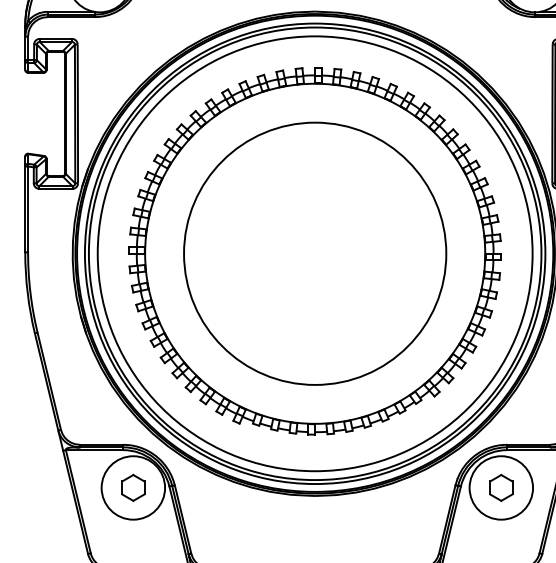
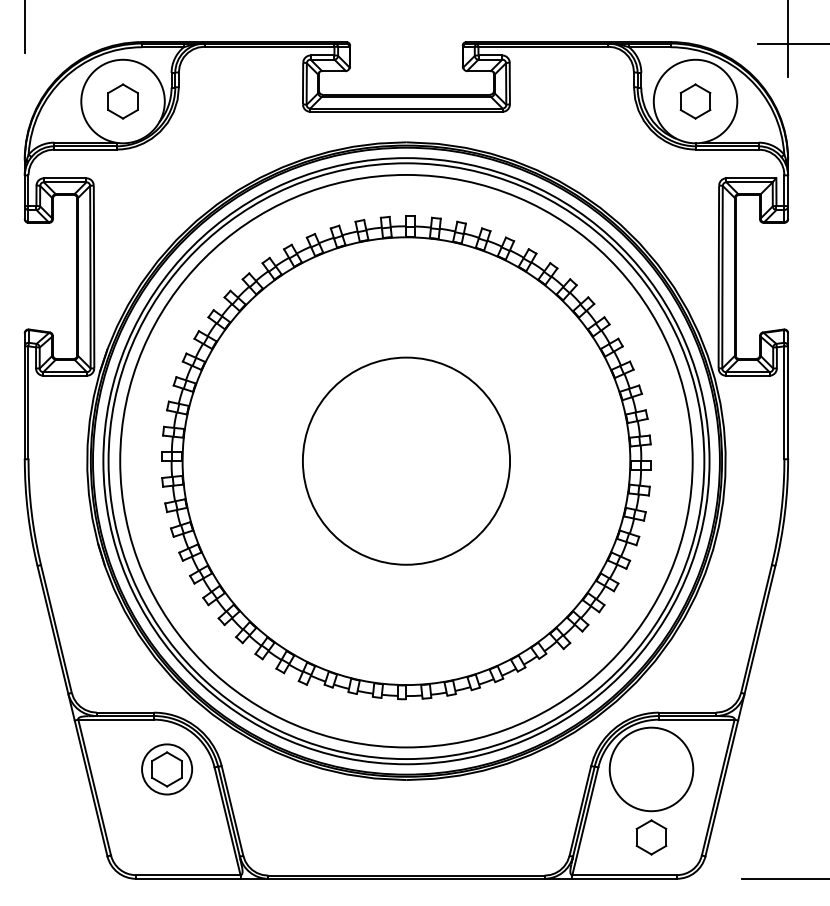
circle: (315, 253) -> (406, 460), size x0.6
circle: (132, 487) -> (166, 769), size x0.6
part: (501, 487) -> (651, 837), moved

